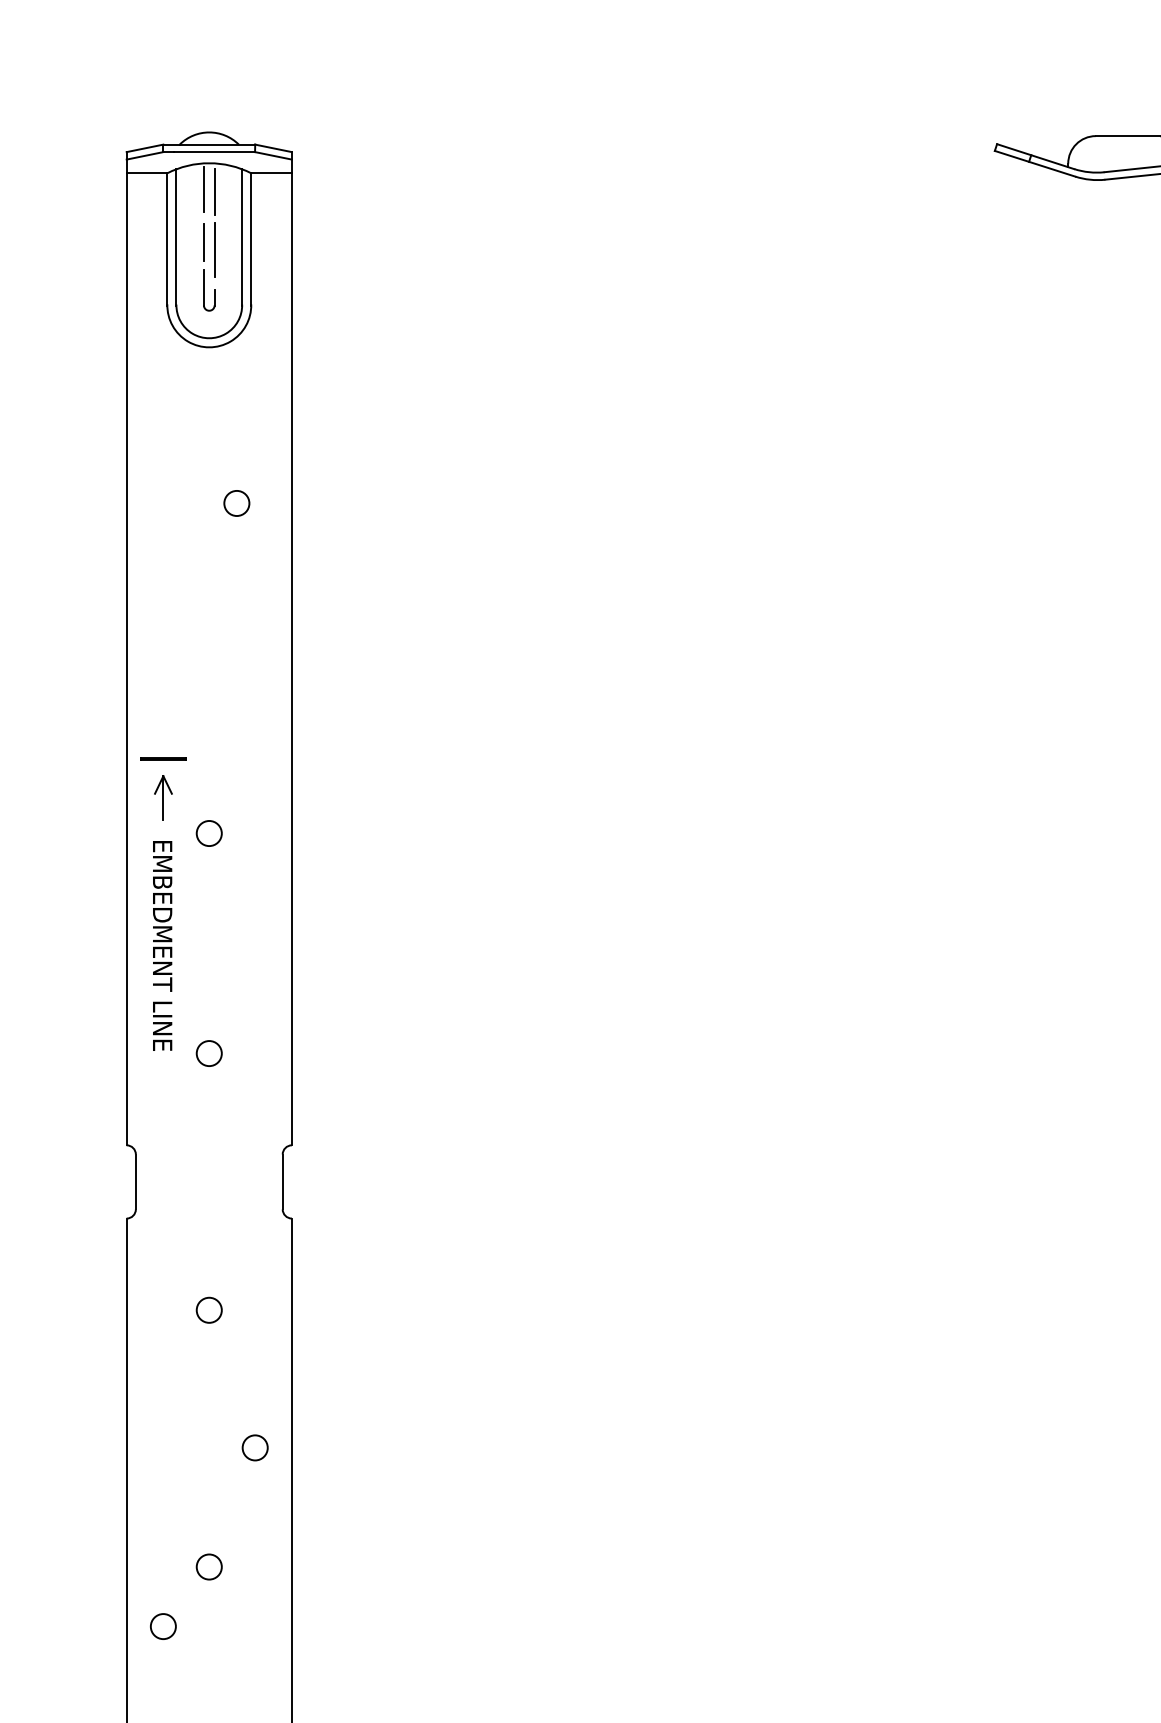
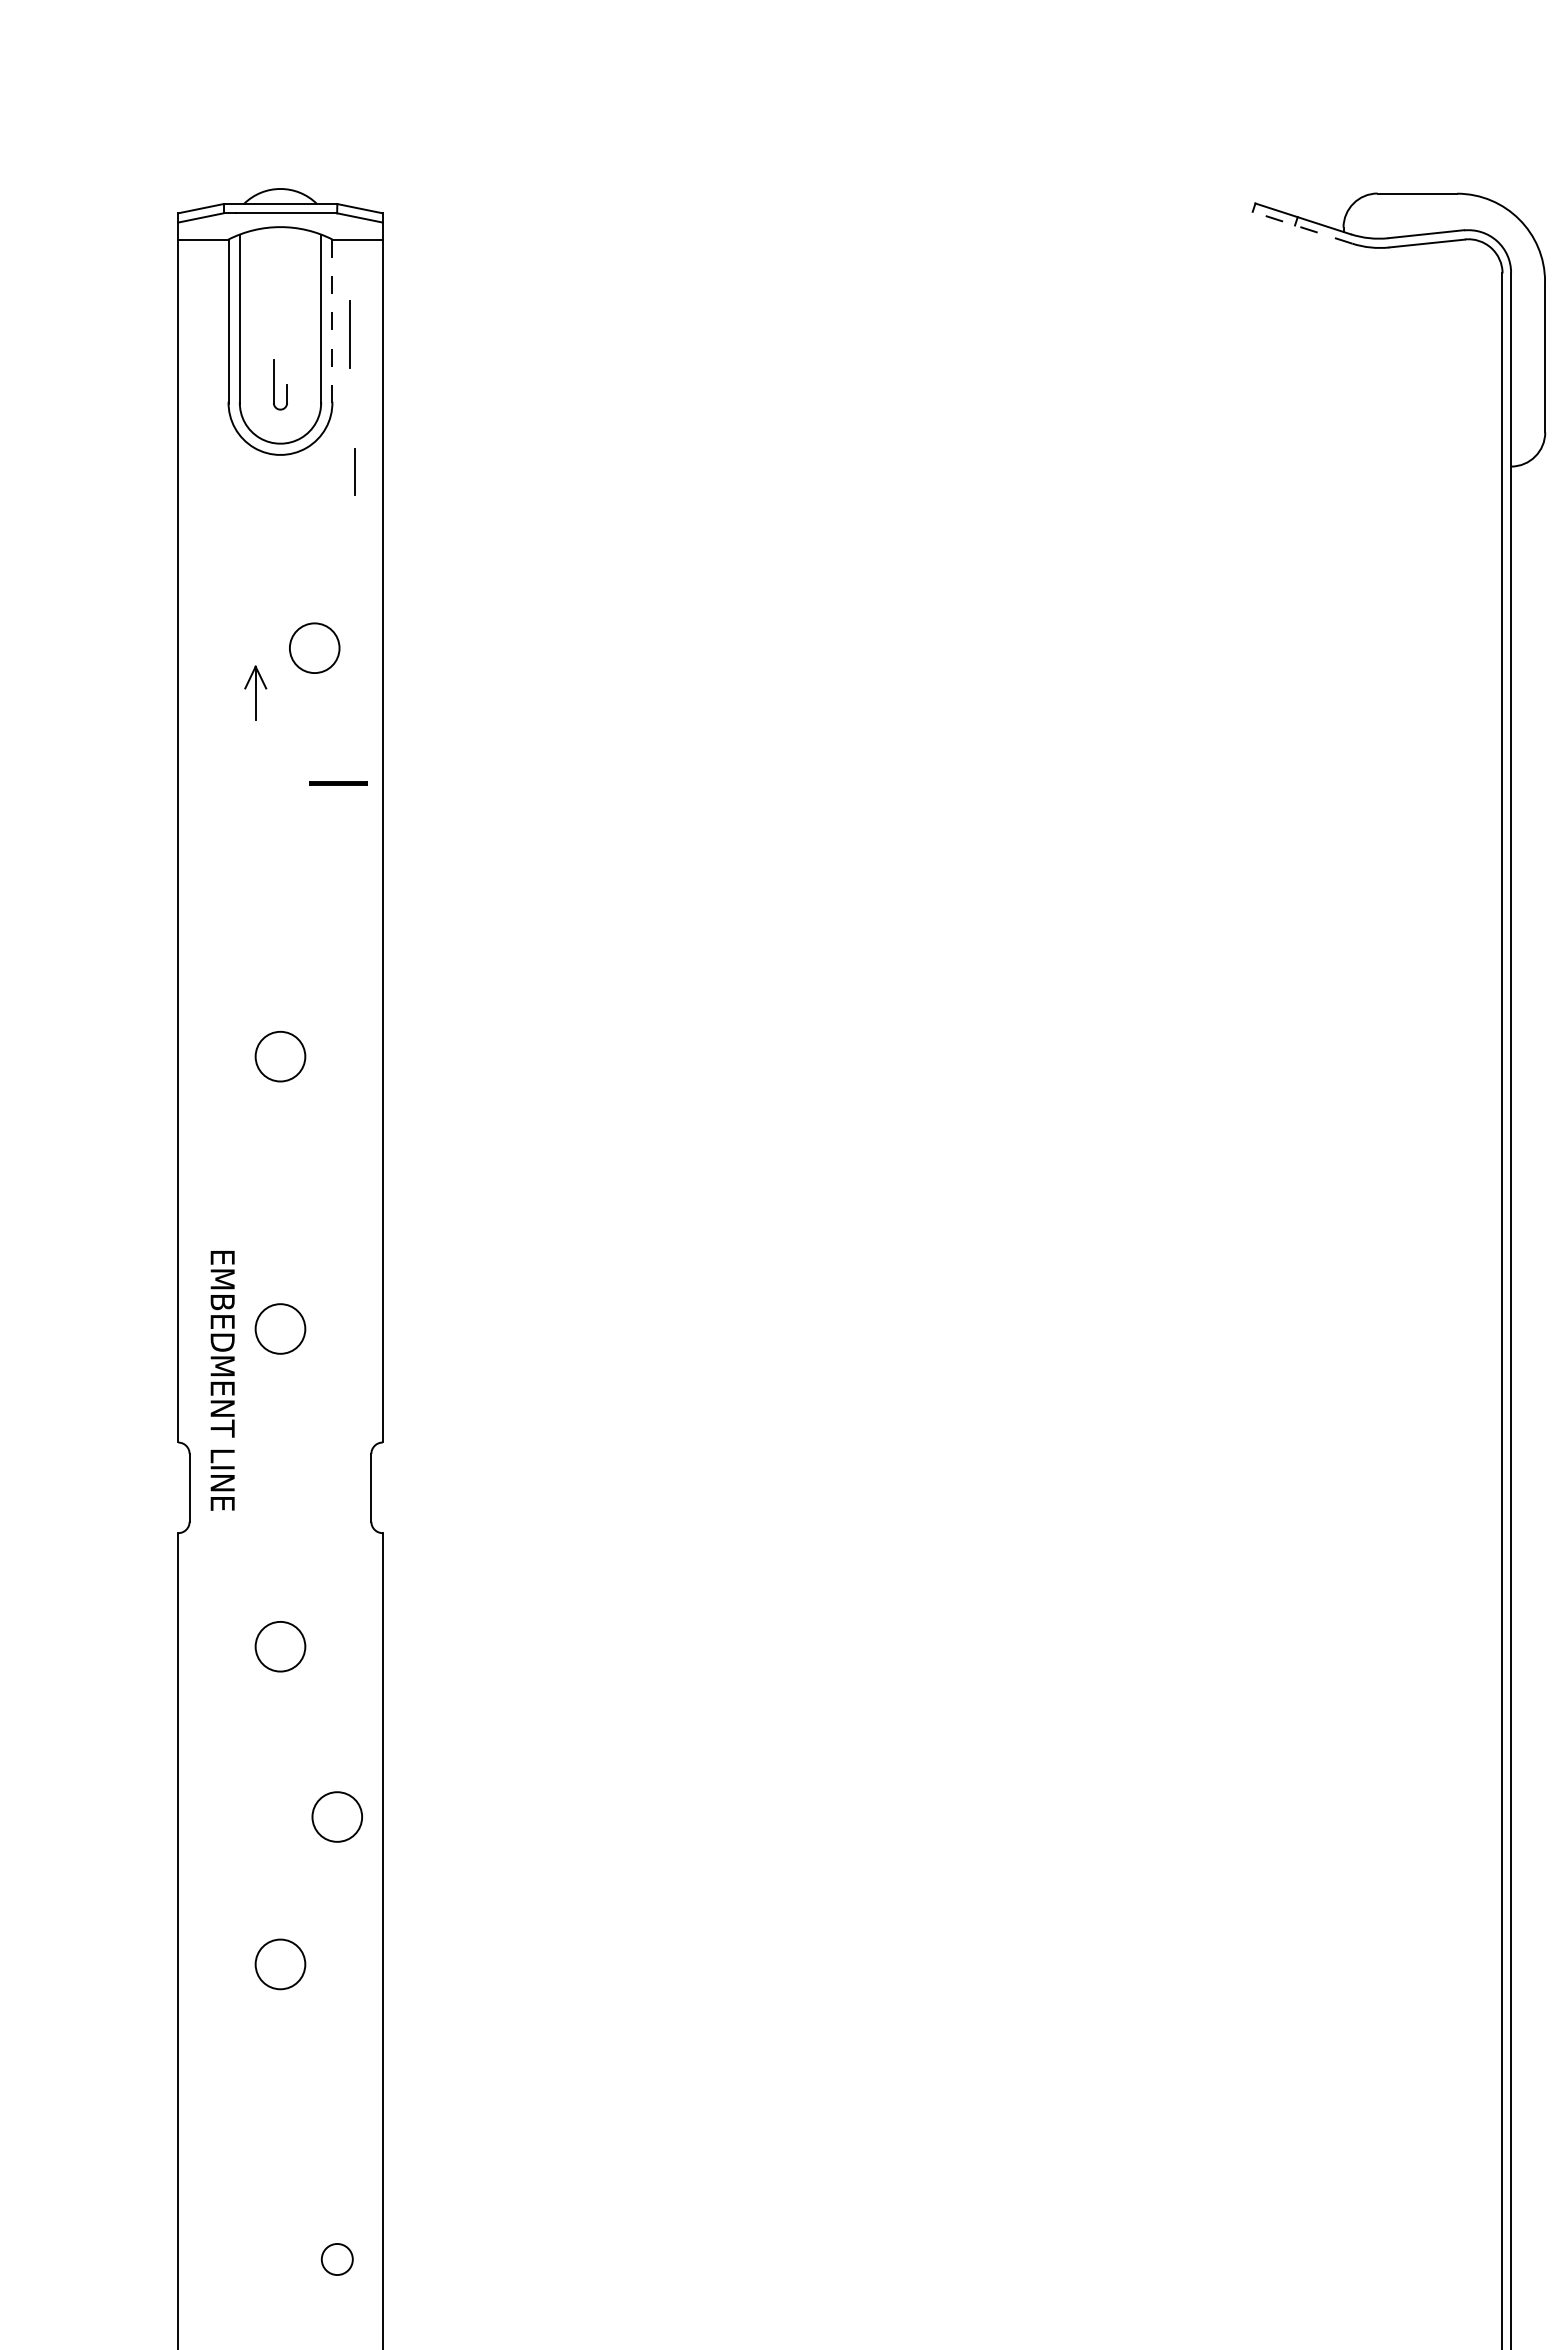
line: (1035, 163) -> (1302, 227), solid -> dashed
line: (203, 189) -> (273, 259), removed
line: (214, 191) -> (287, 262), removed
line: (251, 240) -> (332, 322), solid -> dashed
line: (203, 241) -> (354, 471), moved
line: (214, 250) -> (349, 334), moved
circle: (236, 502) -> (314, 647), size x1.6
line: (163, 759) -> (338, 783), moved
part: (163, 797) -> (255, 692), moved
circle: (209, 833) -> (280, 1056), size x1.6
text: (162, 945) -> (222, 1380), moved
circle: (209, 1053) -> (280, 1328), size x1.6
circle: (209, 1310) -> (280, 1646), size x1.6
circle: (254, 1447) -> (336, 1816), size x1.6
circle: (209, 1567) -> (280, 1964), size x1.6
circle: (163, 1626) -> (223, 2037), removed

